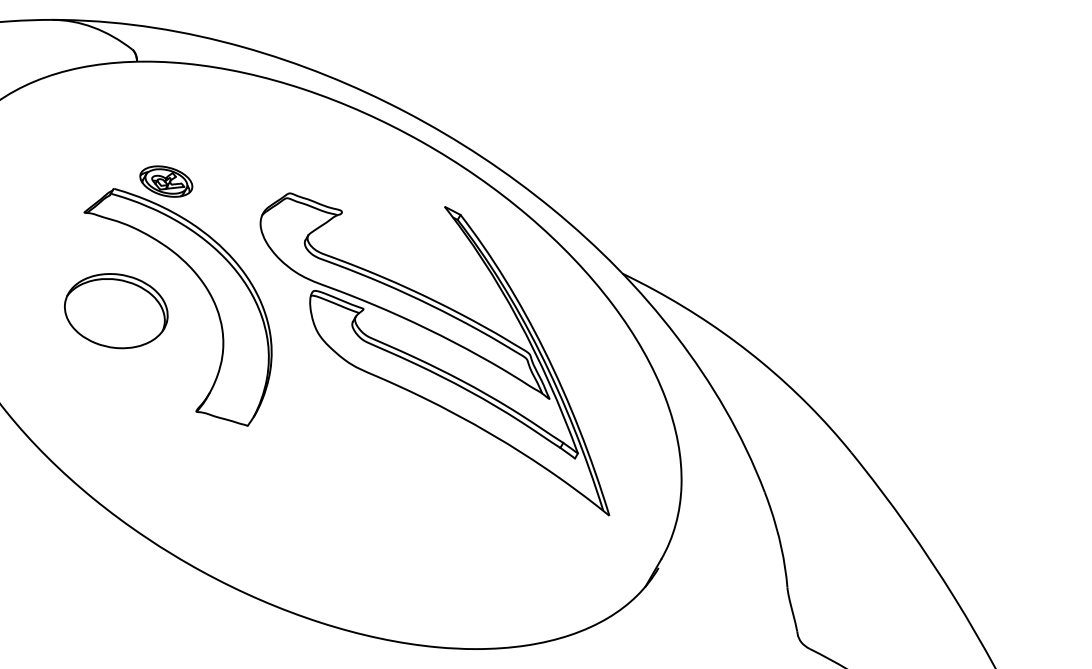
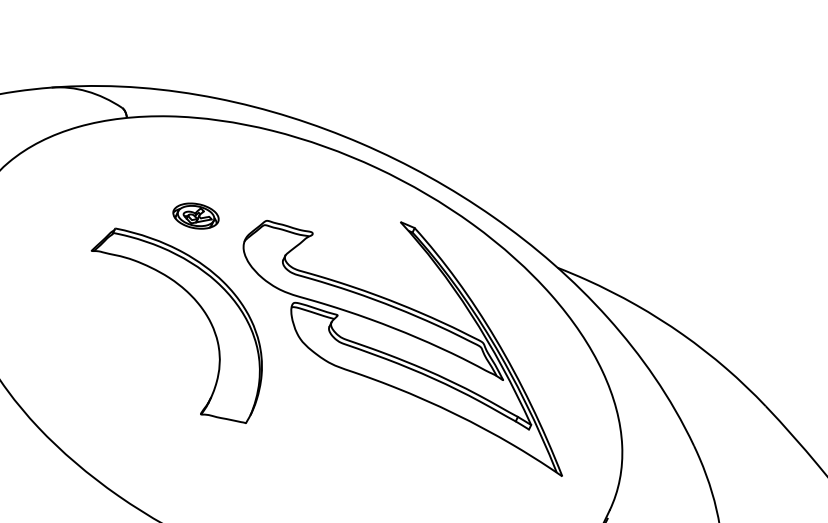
part: (166, 181) -> (196, 216), moved
part: (116, 311) -> (125, 333), removed

